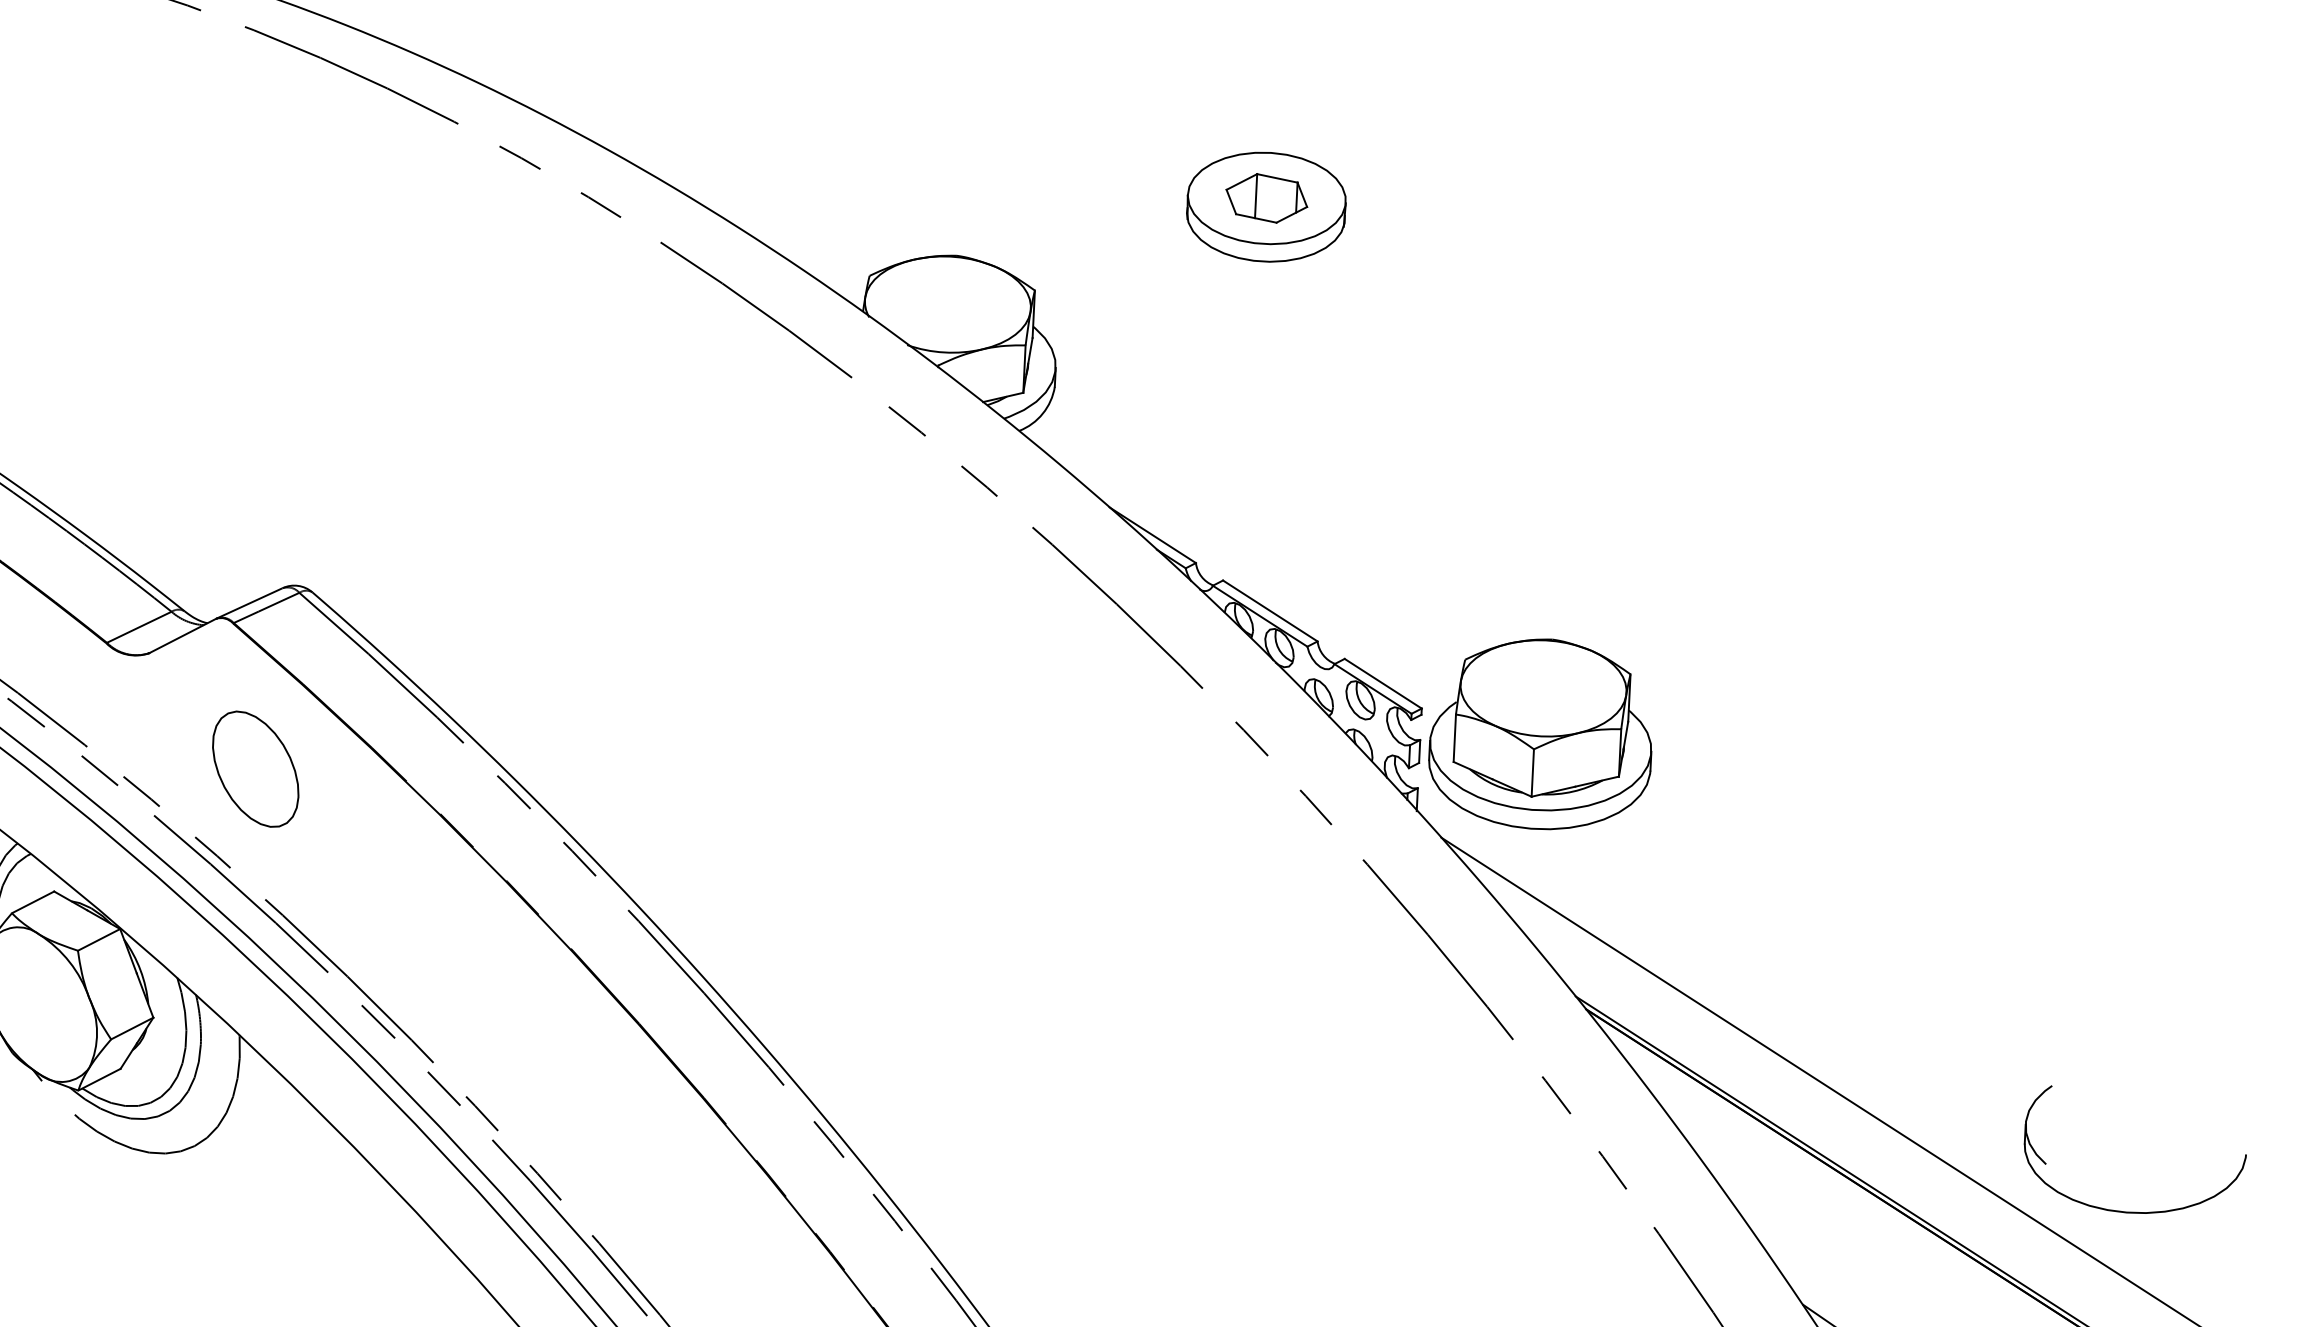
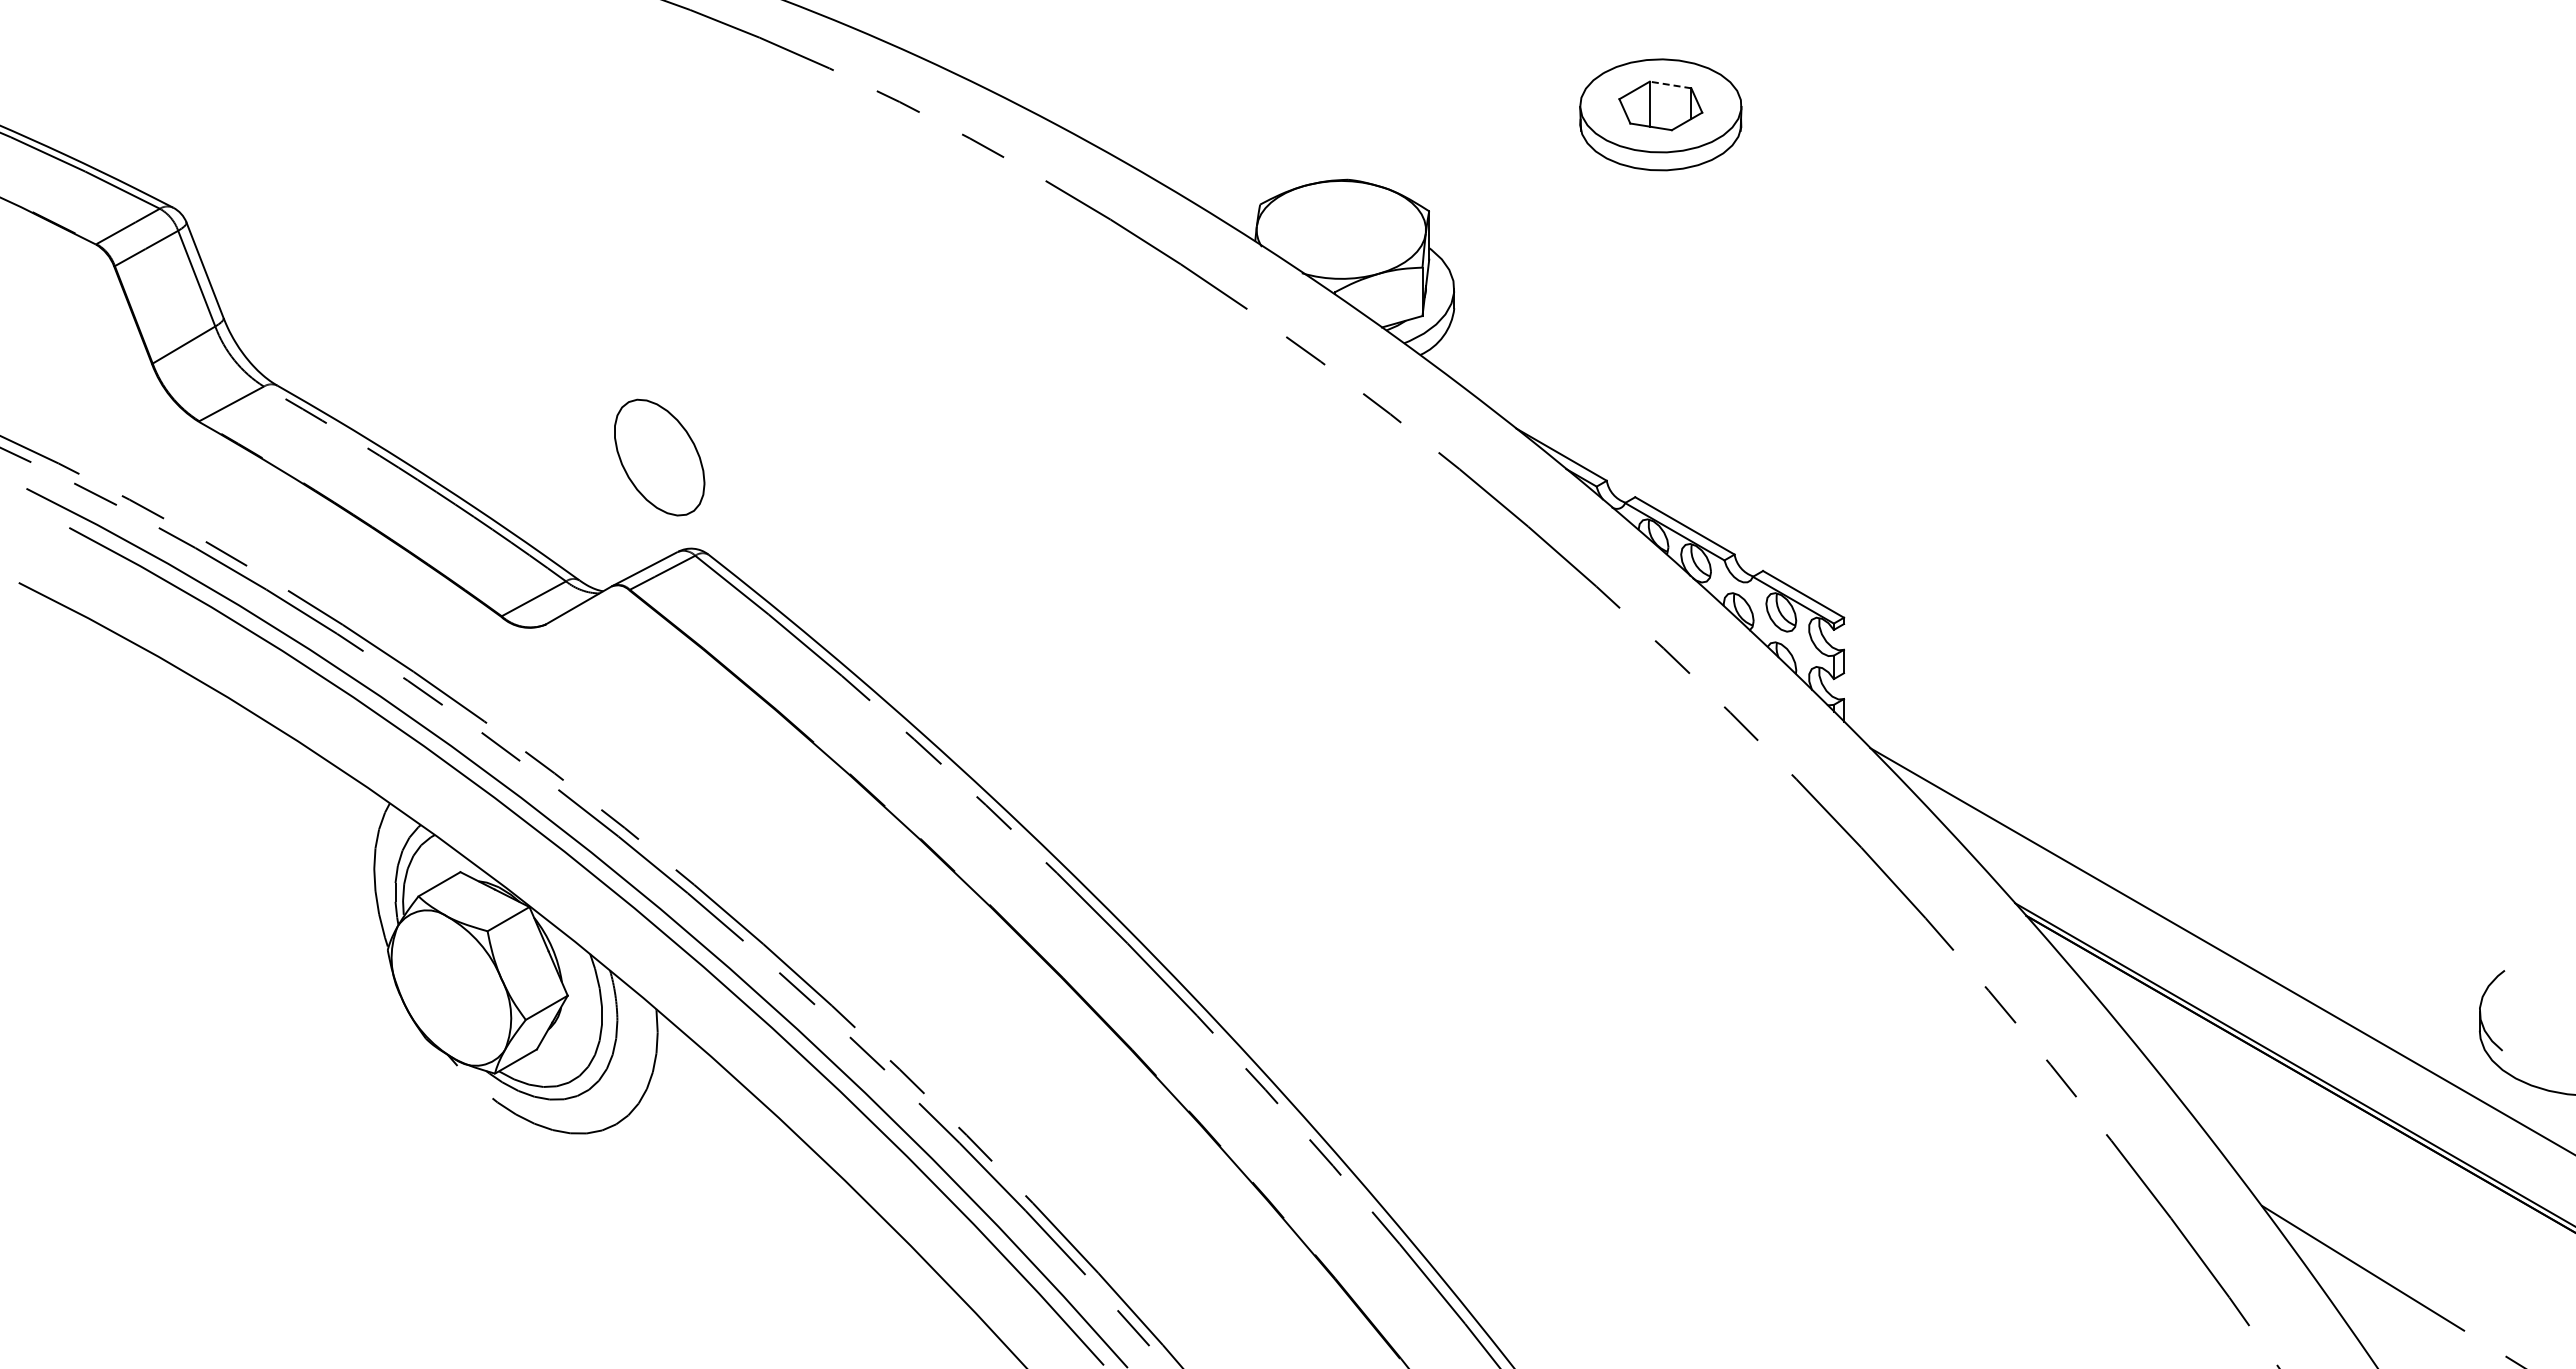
line: (1277, 177) -> (1670, 84), solid -> dashed
part: (1540, 733) -> (1966, 637), removed
part: (255, 769) -> (659, 457), moved

